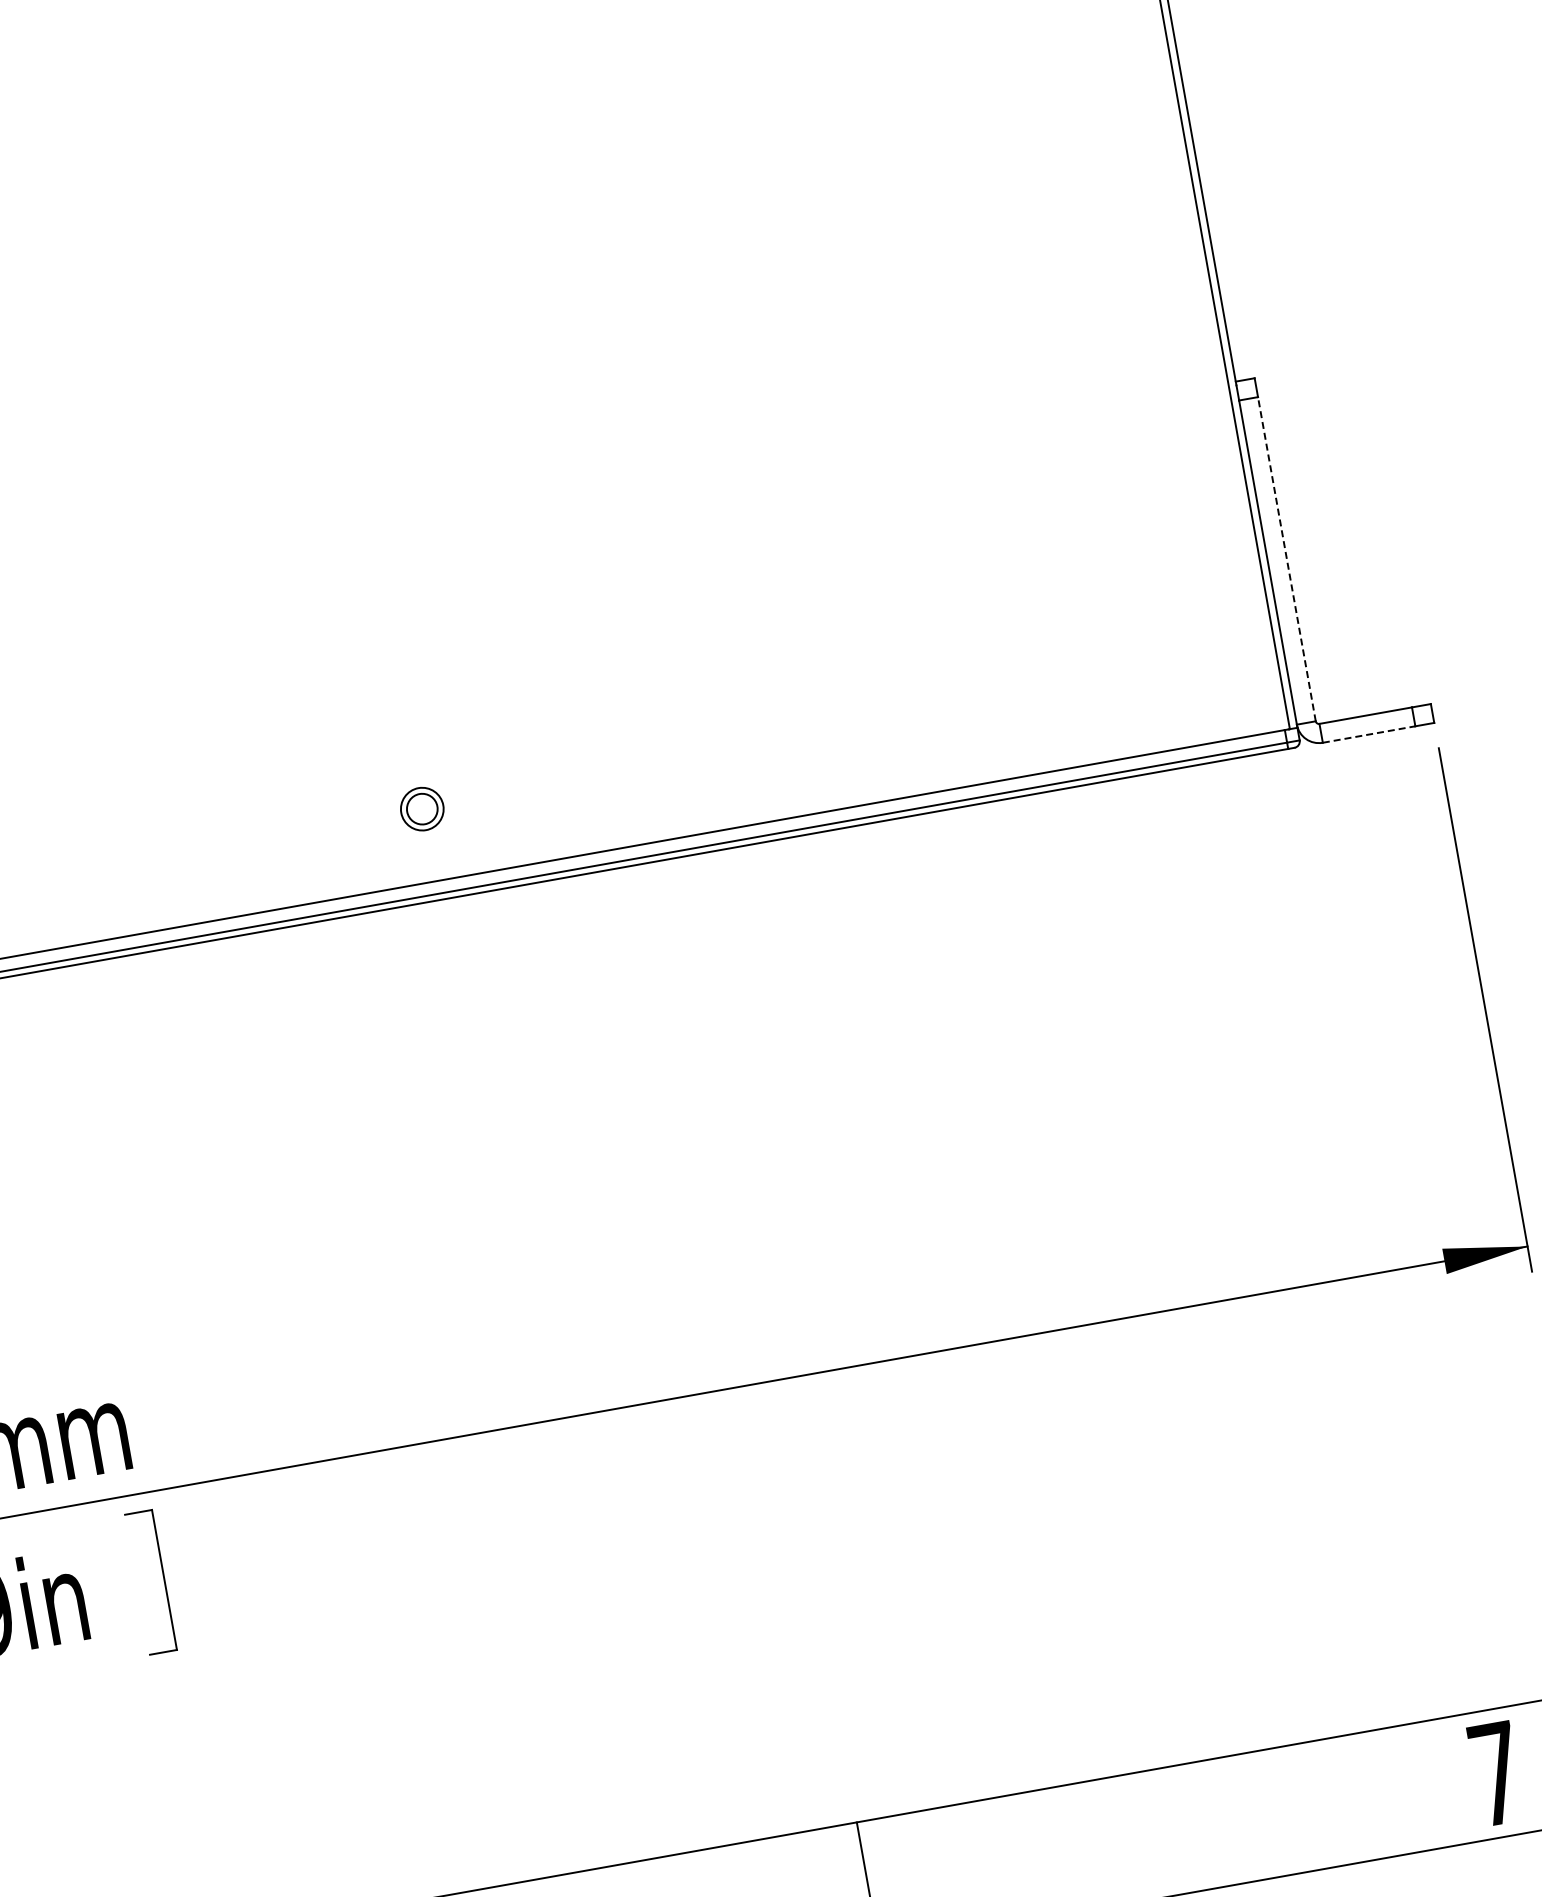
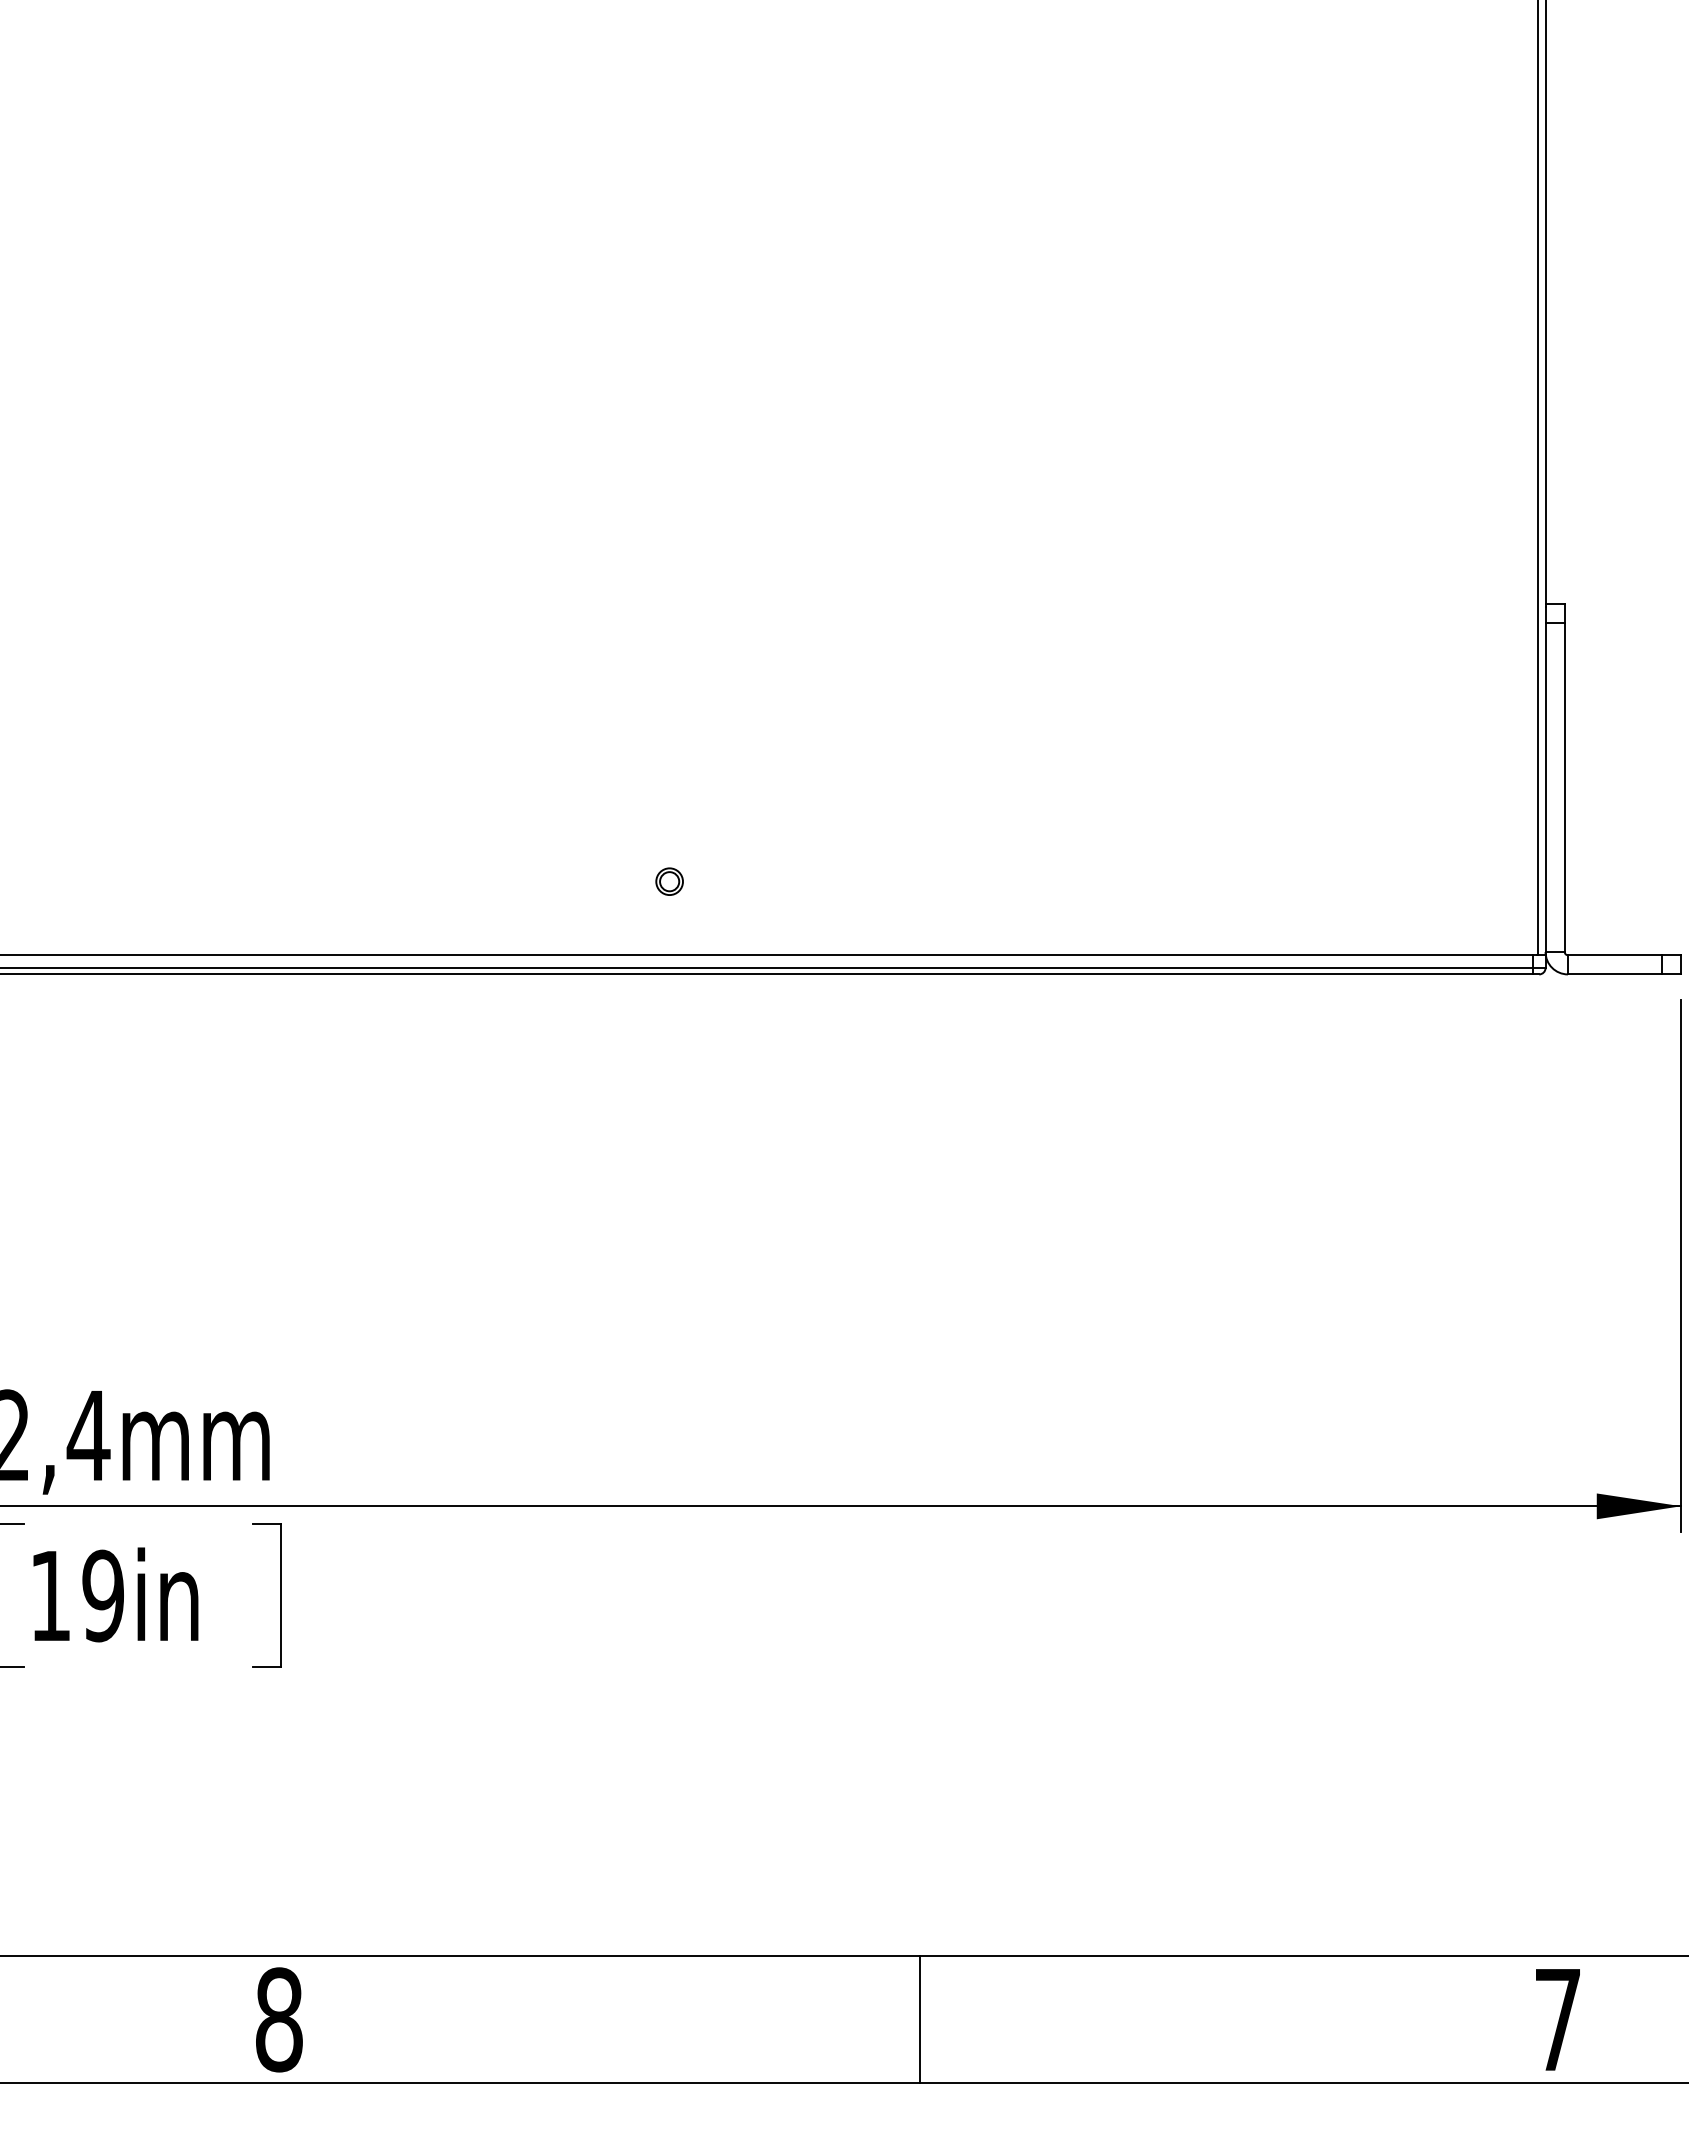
line: (1286, 559) -> (1564, 787), dashed -> solid
line: (1368, 734) -> (1614, 974), dashed -> solid
part: (422, 808) -> (669, 881), size x0.62

